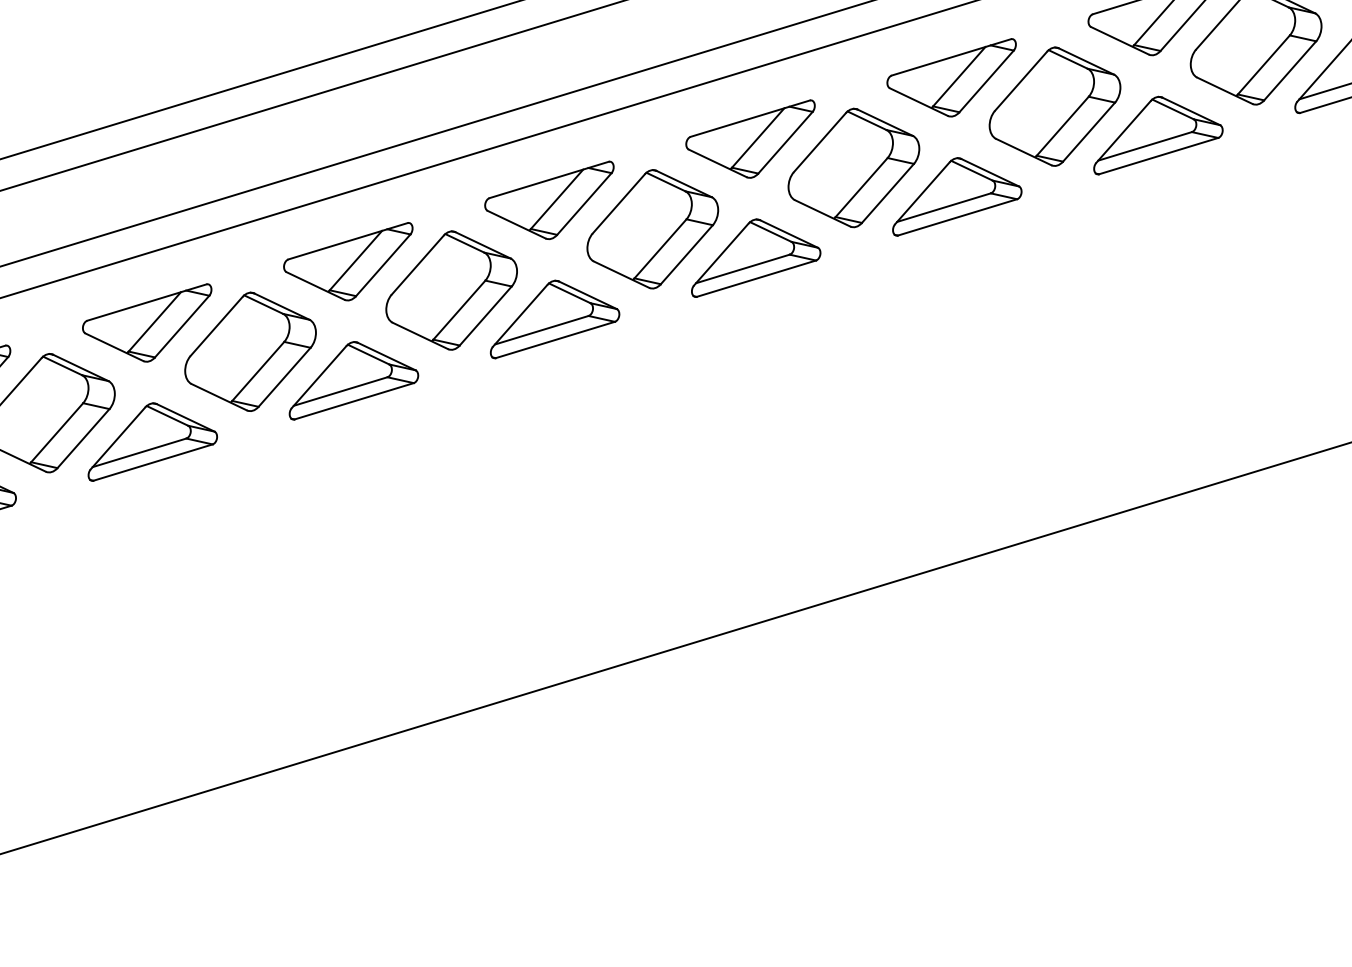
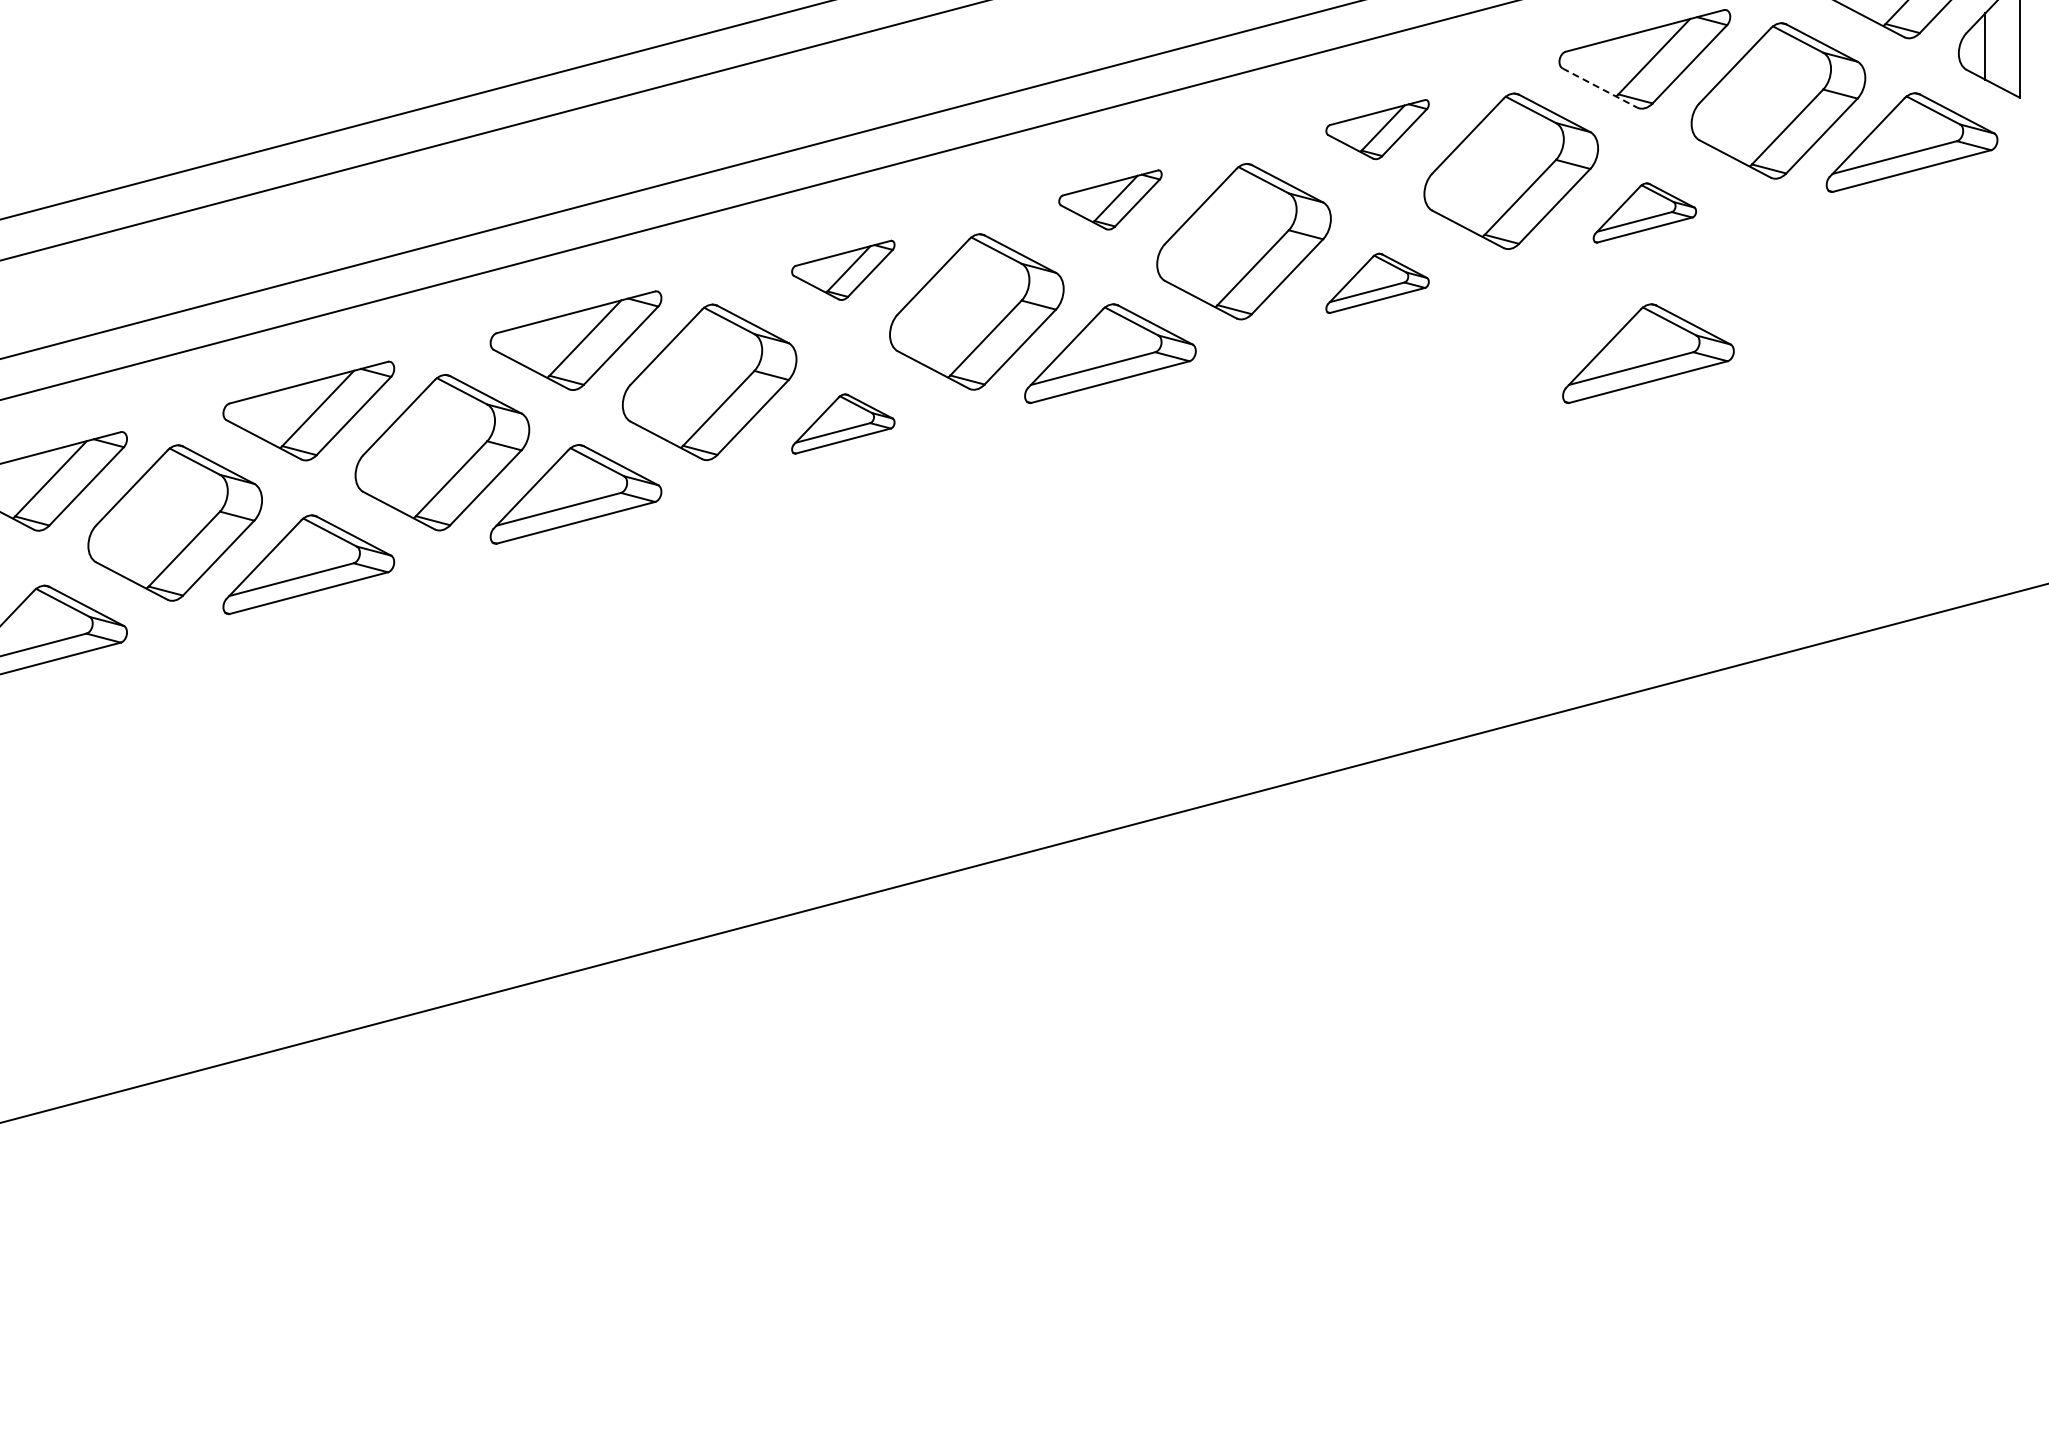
line: (1120, 41) -> (1600, 88), solid -> dashed
part: (952, 78) -> (1377, 129), size x0.6
part: (1157, 134) -> (1644, 212), size x0.6
part: (751, 139) -> (1110, 199), size x0.6
part: (956, 195) -> (1377, 283), size x0.6
part: (550, 201) -> (843, 270), size x0.6
part: (1164, 241) -> (1648, 353), added
part: (554, 317) -> (843, 423), size x0.6

